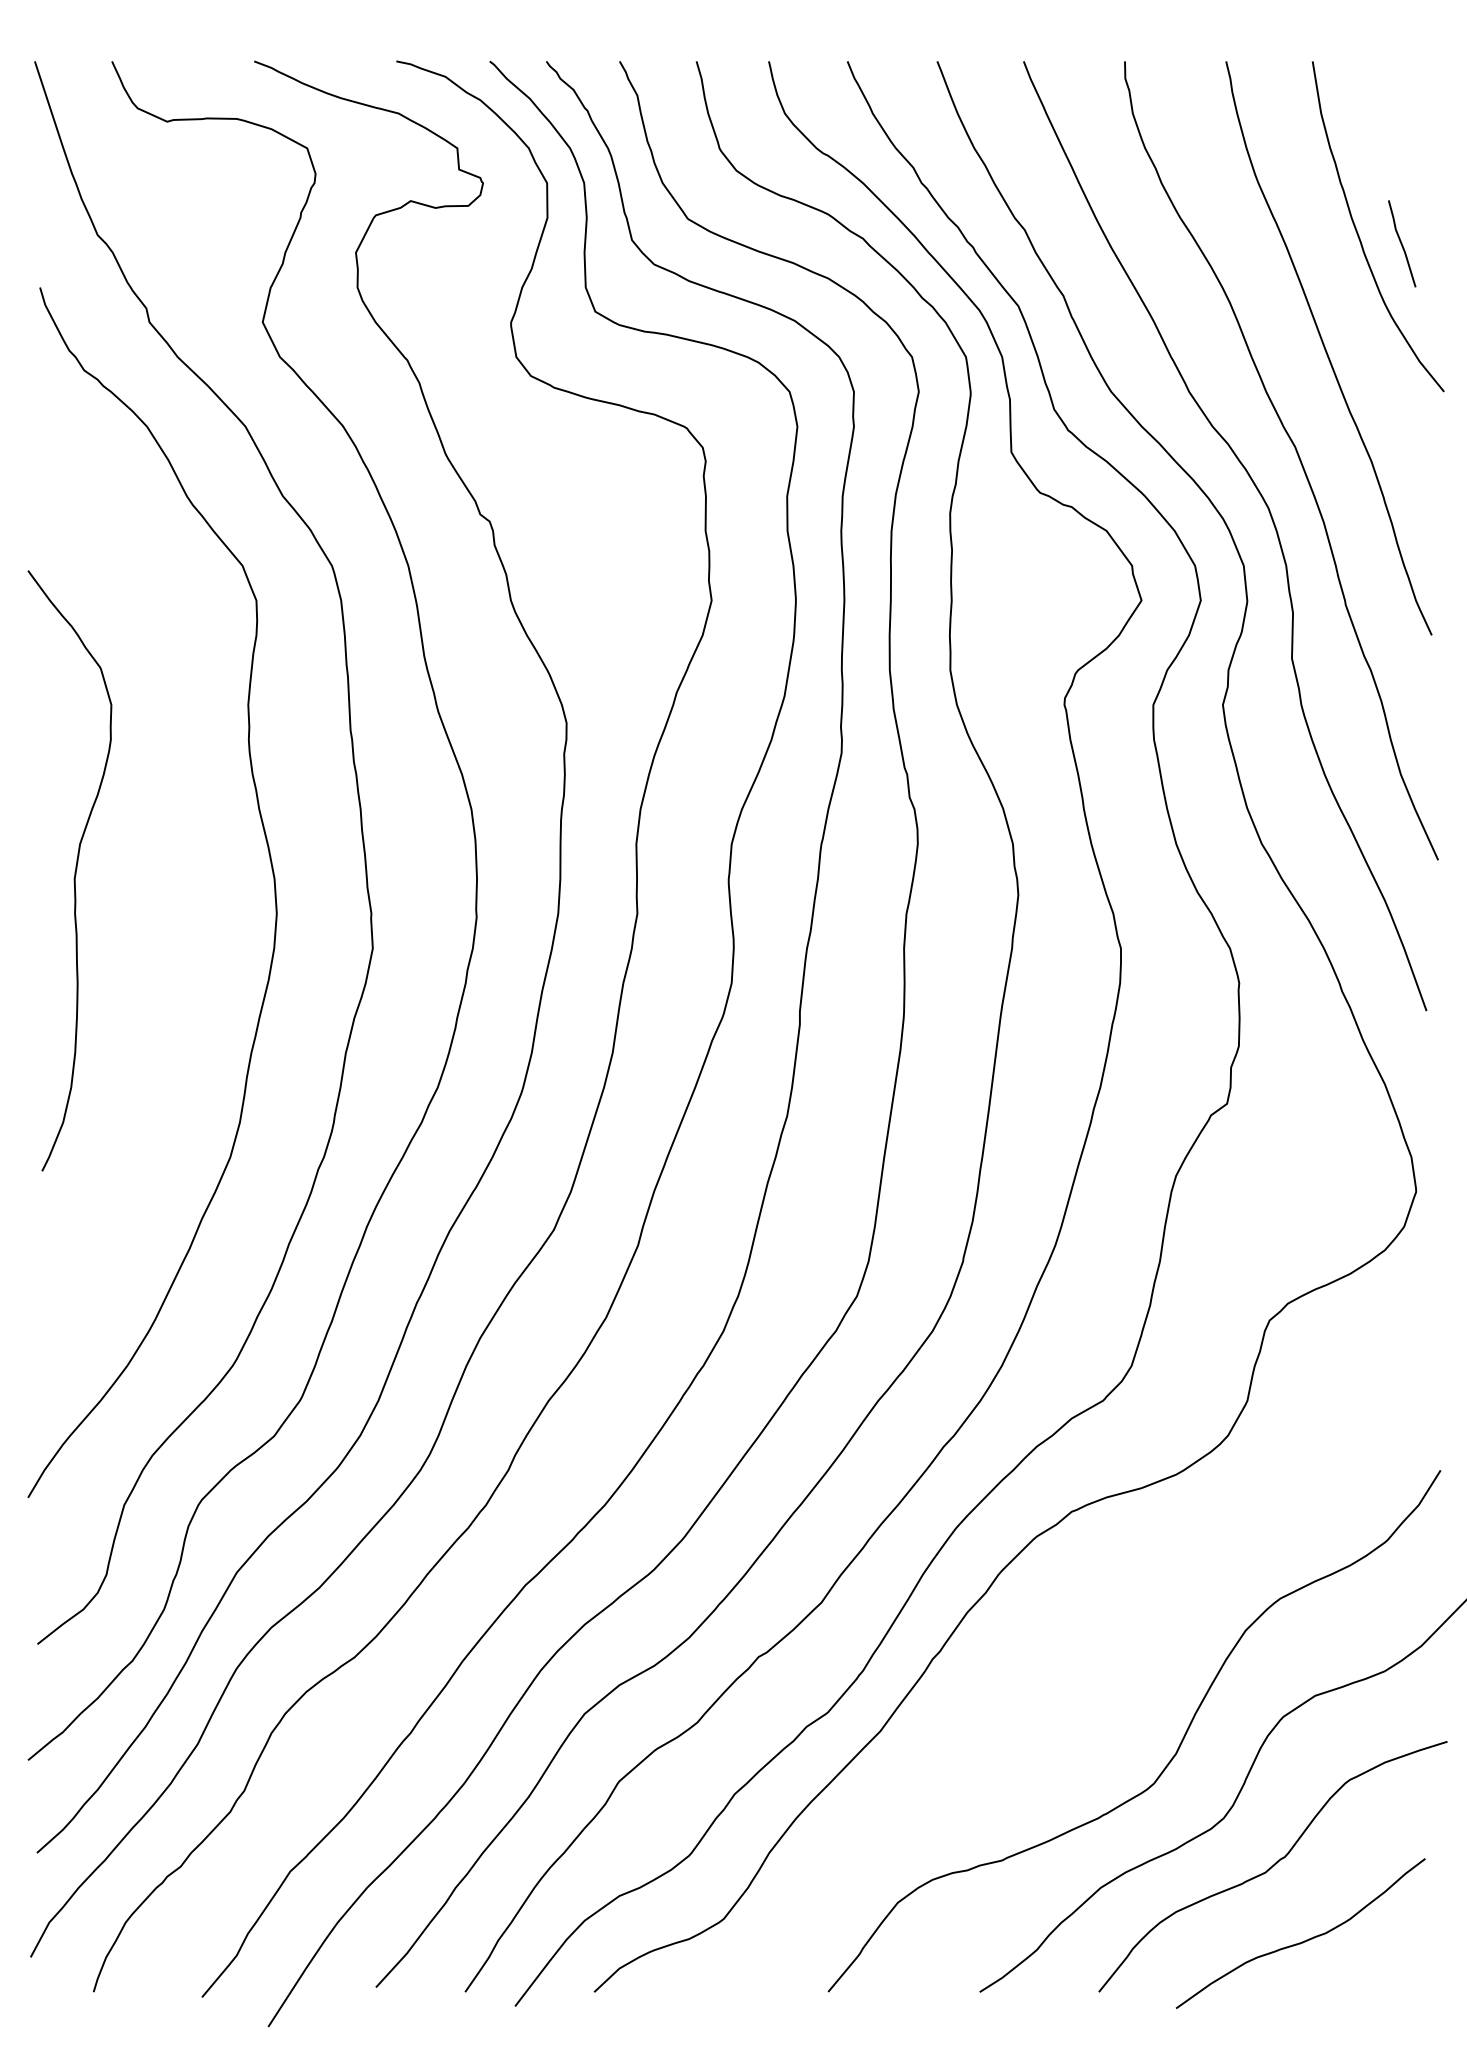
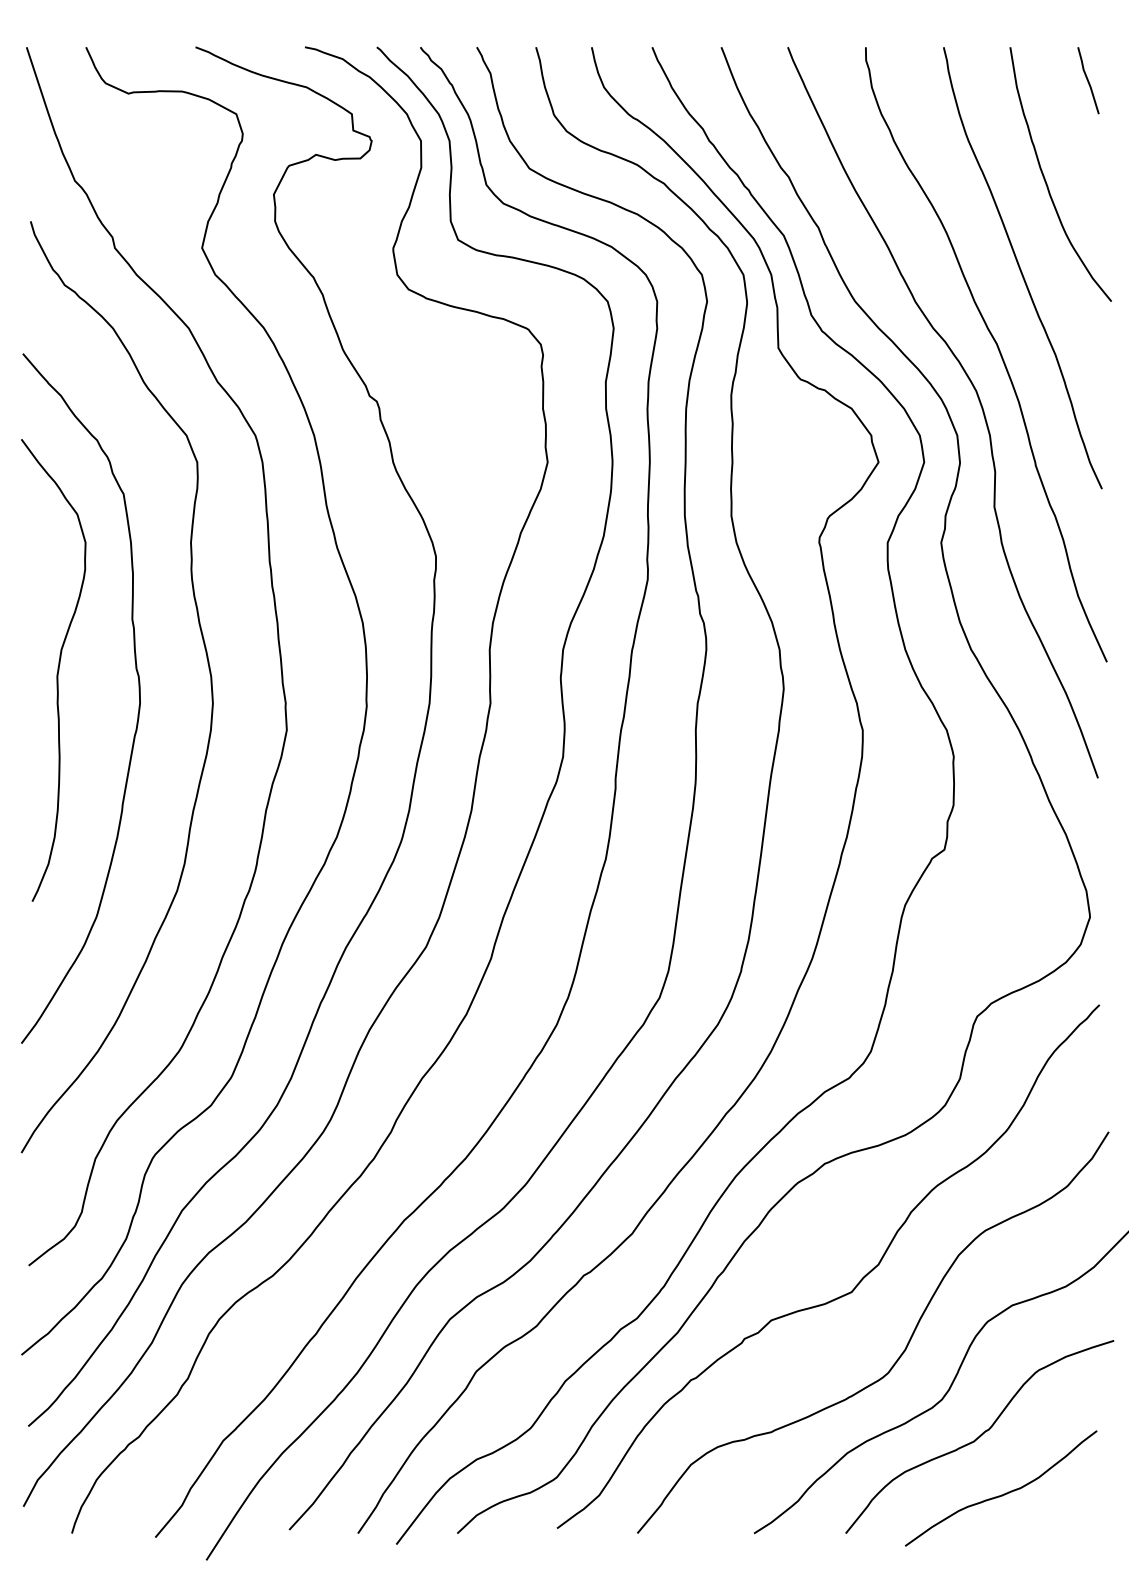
curve: (1402, 243) -> (1088, 80), moved
curve: (180, 898) -> (138, 691), added
curve: (1094, 1682) -> (842, 1295), added

